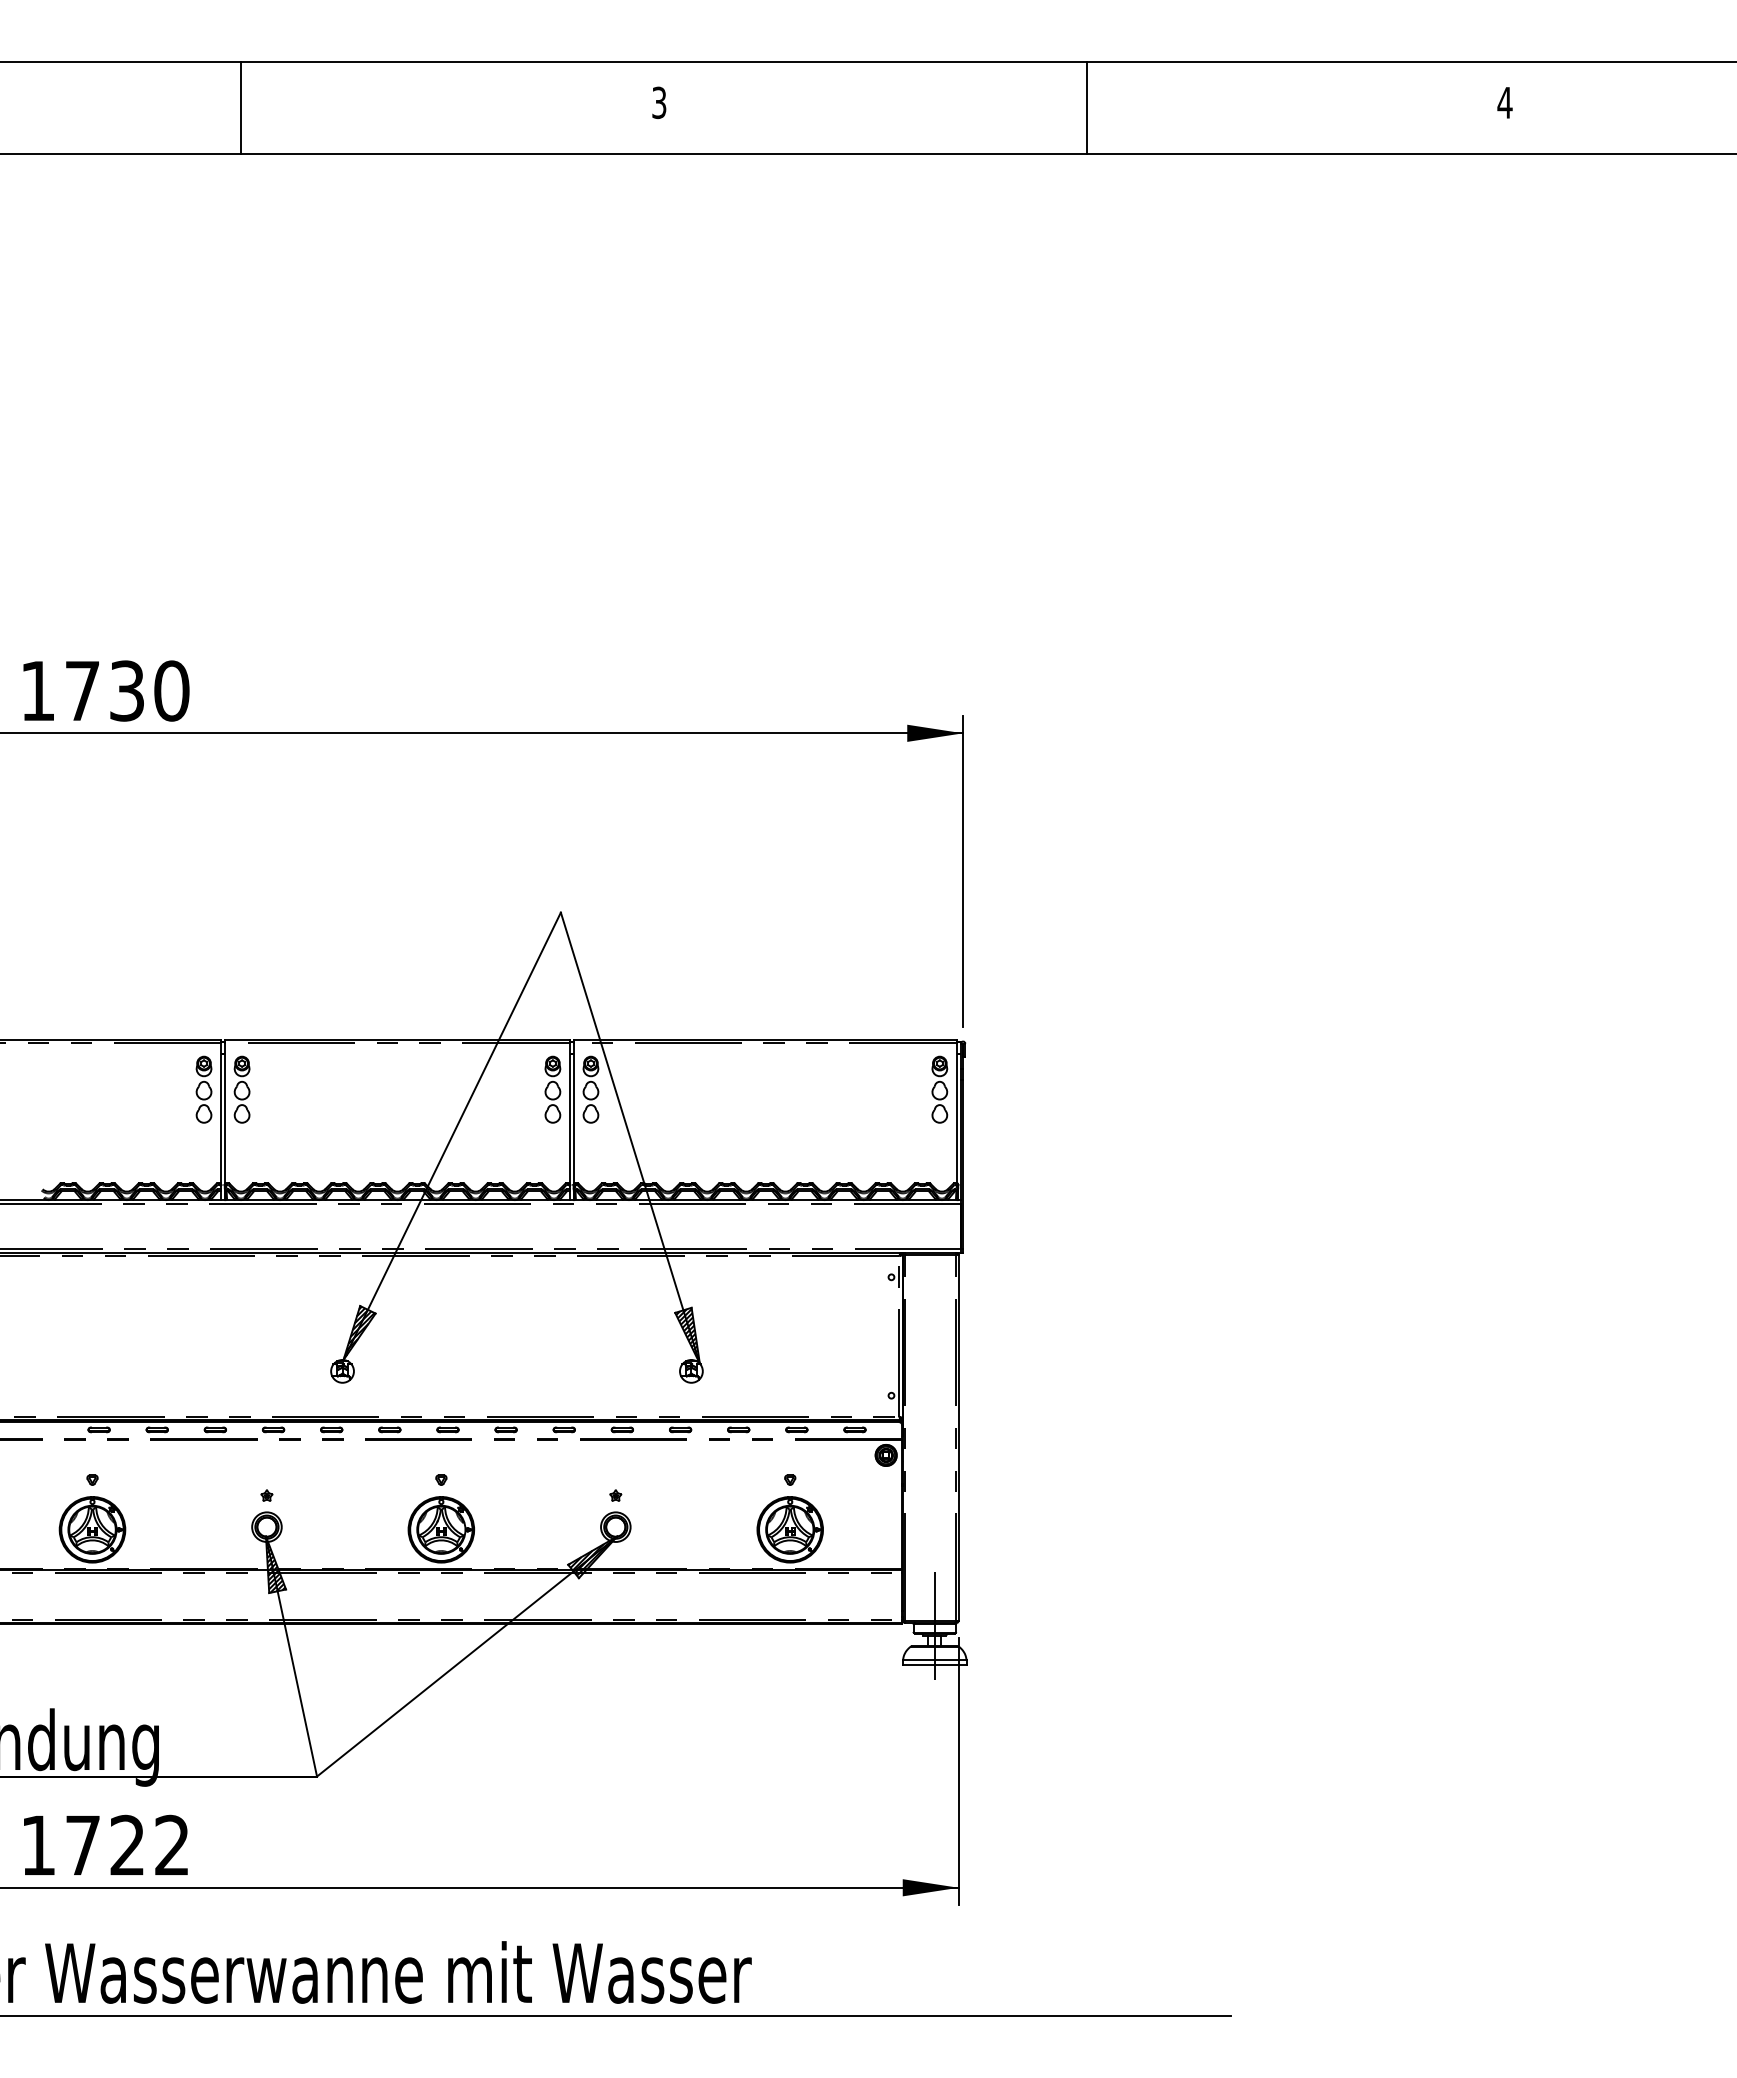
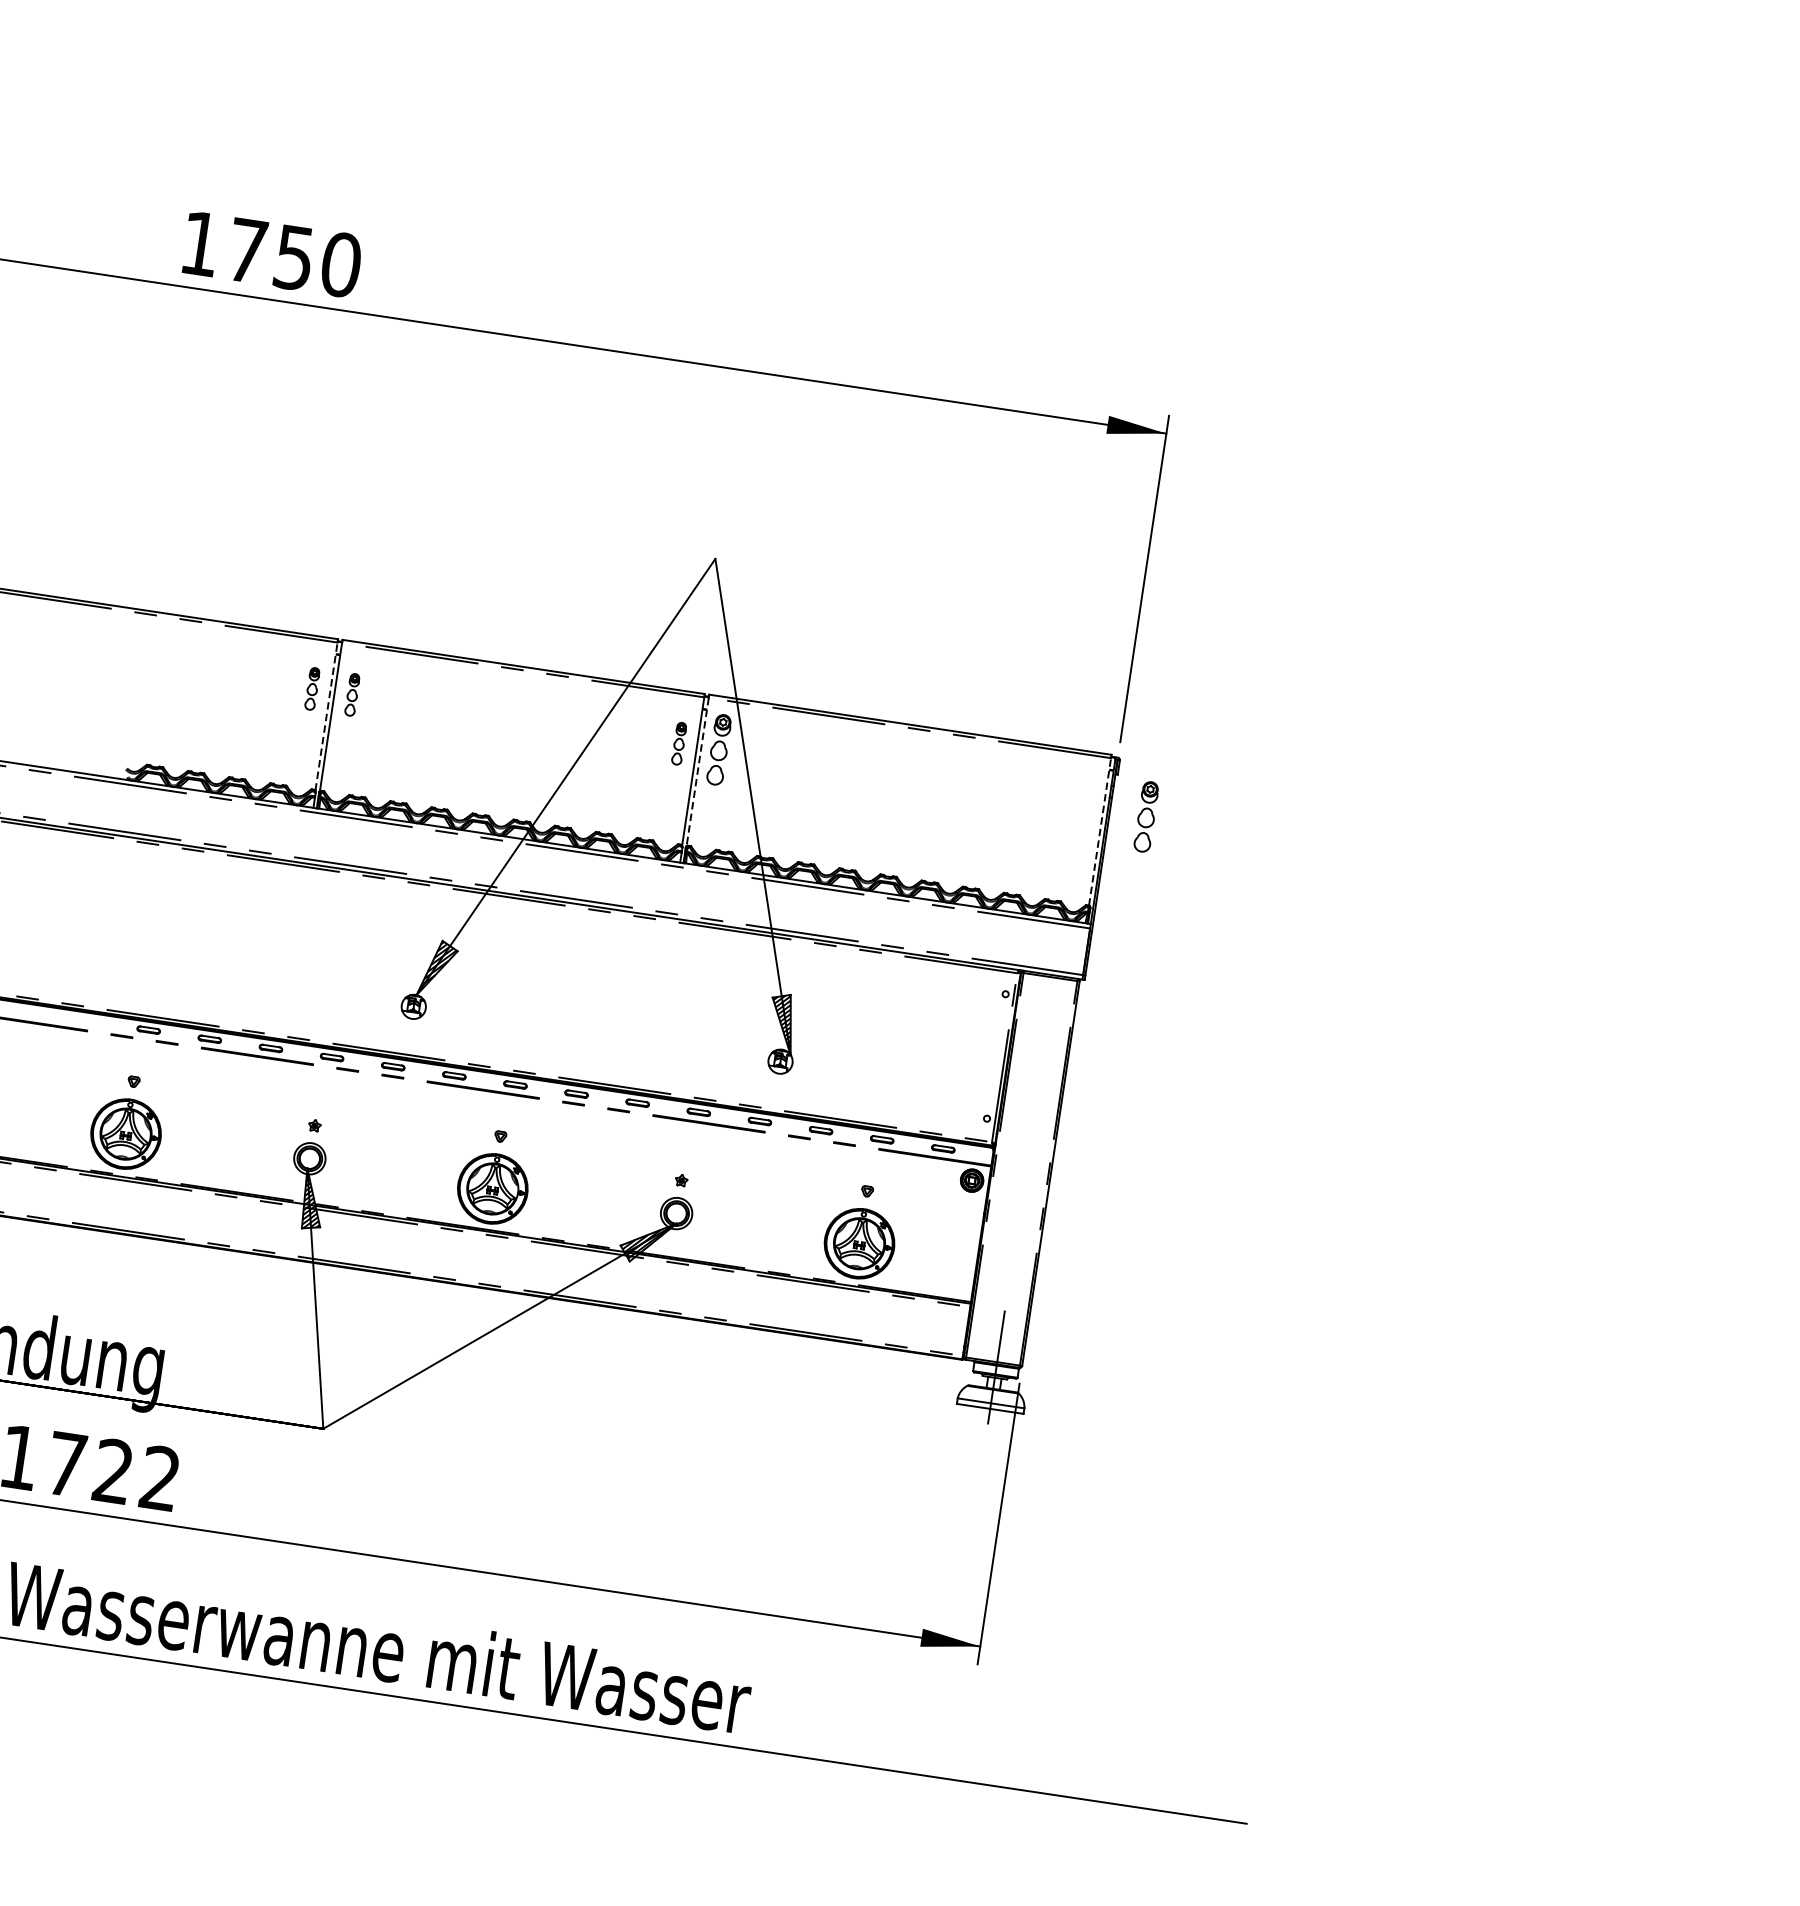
text: (126, 690) -> (293, 257), 1730 -> 1750
part: (203, 1089) -> (311, 688), size x0.6
part: (241, 1089) -> (351, 694), size x0.6
part: (552, 1089) -> (678, 743), size x0.6
part: (939, 1089) -> (1146, 816), moved
line: (220, 1112) -> (326, 715), solid -> dashed
line: (956, 1112) -> (1099, 831), solid -> dashed
line: (574, 1113) -> (698, 772), solid -> dashed

